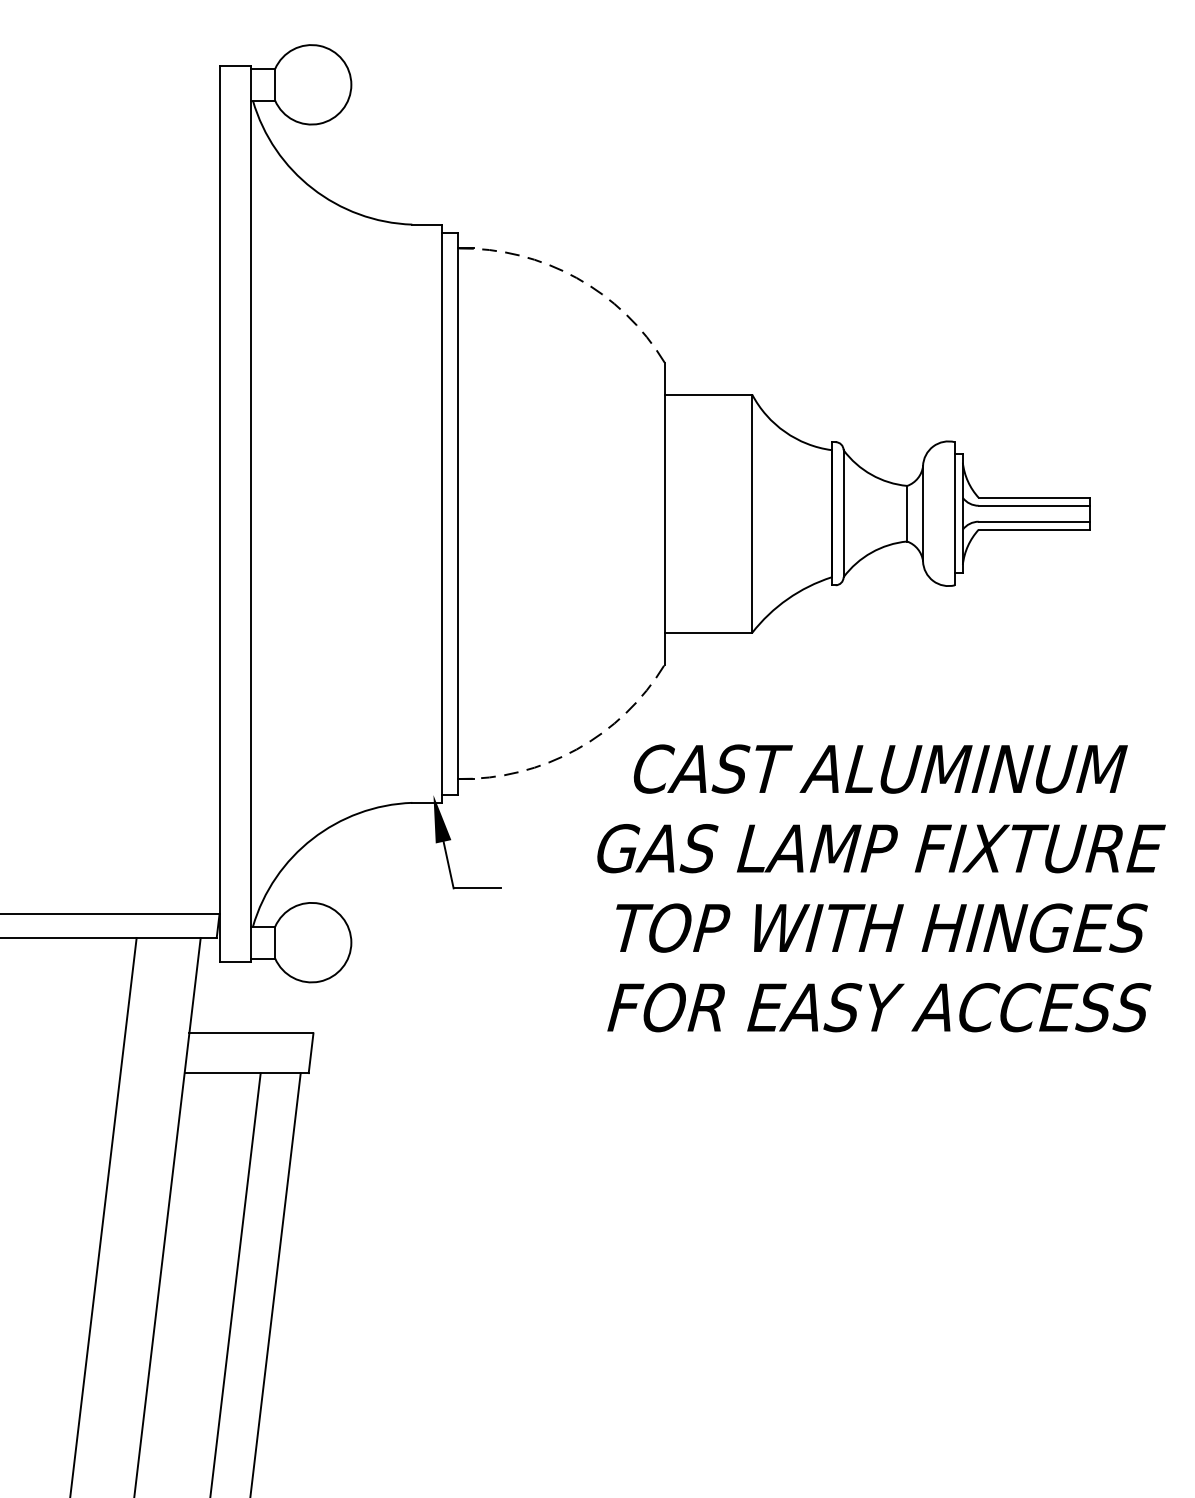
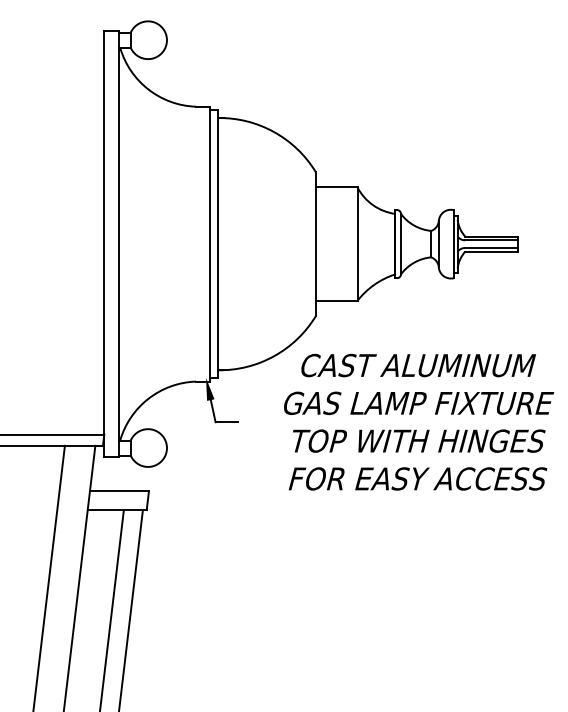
arc: (577, 278) -> (274, 132), dashed -> solid
arc: (577, 750) -> (274, 356), dashed -> solid

